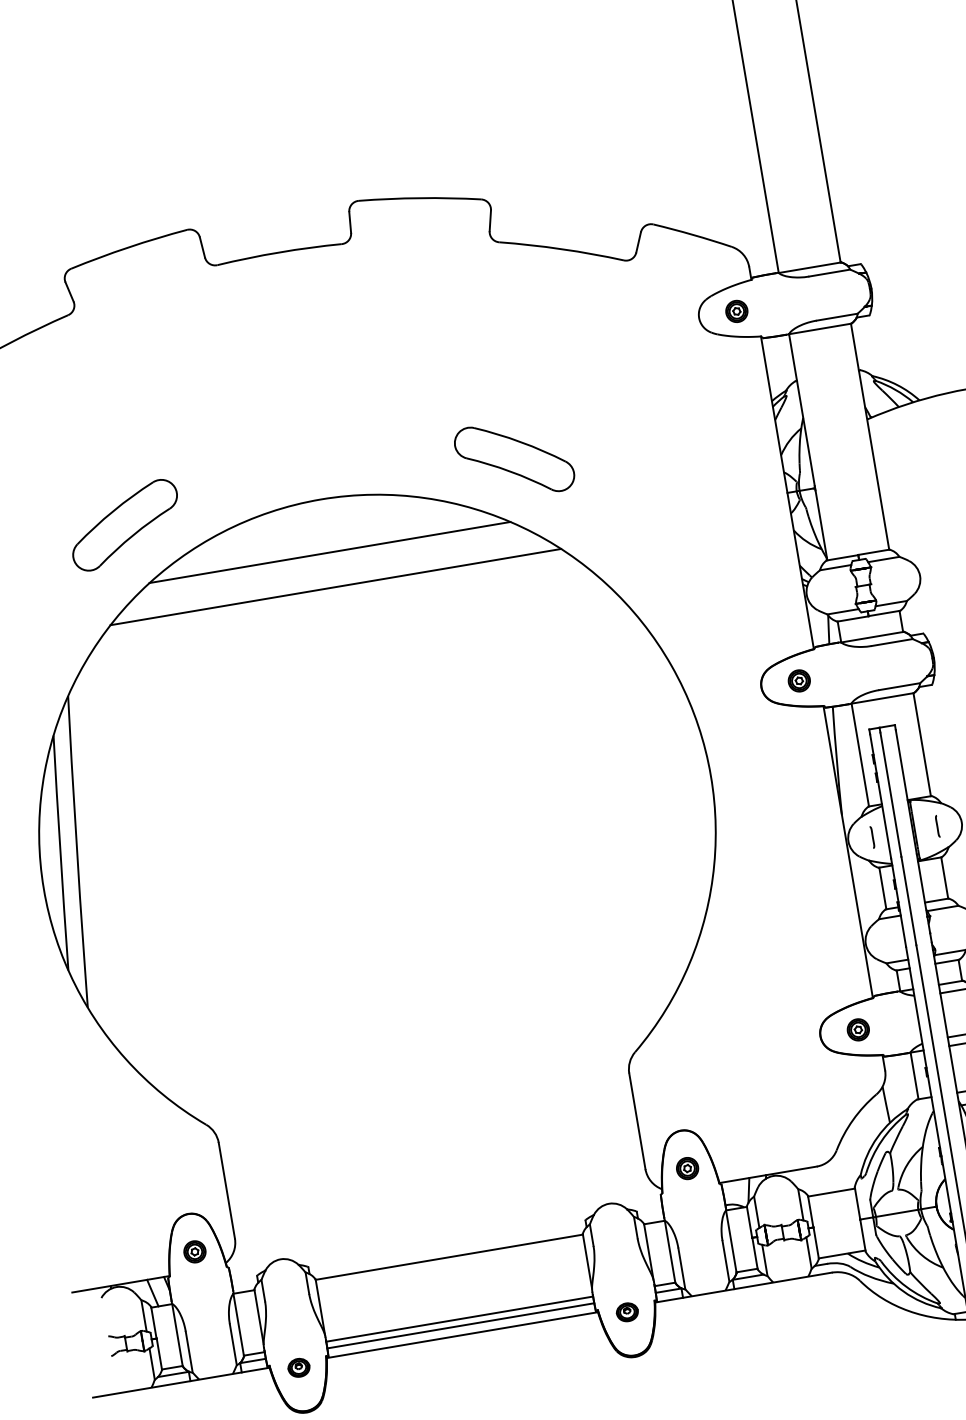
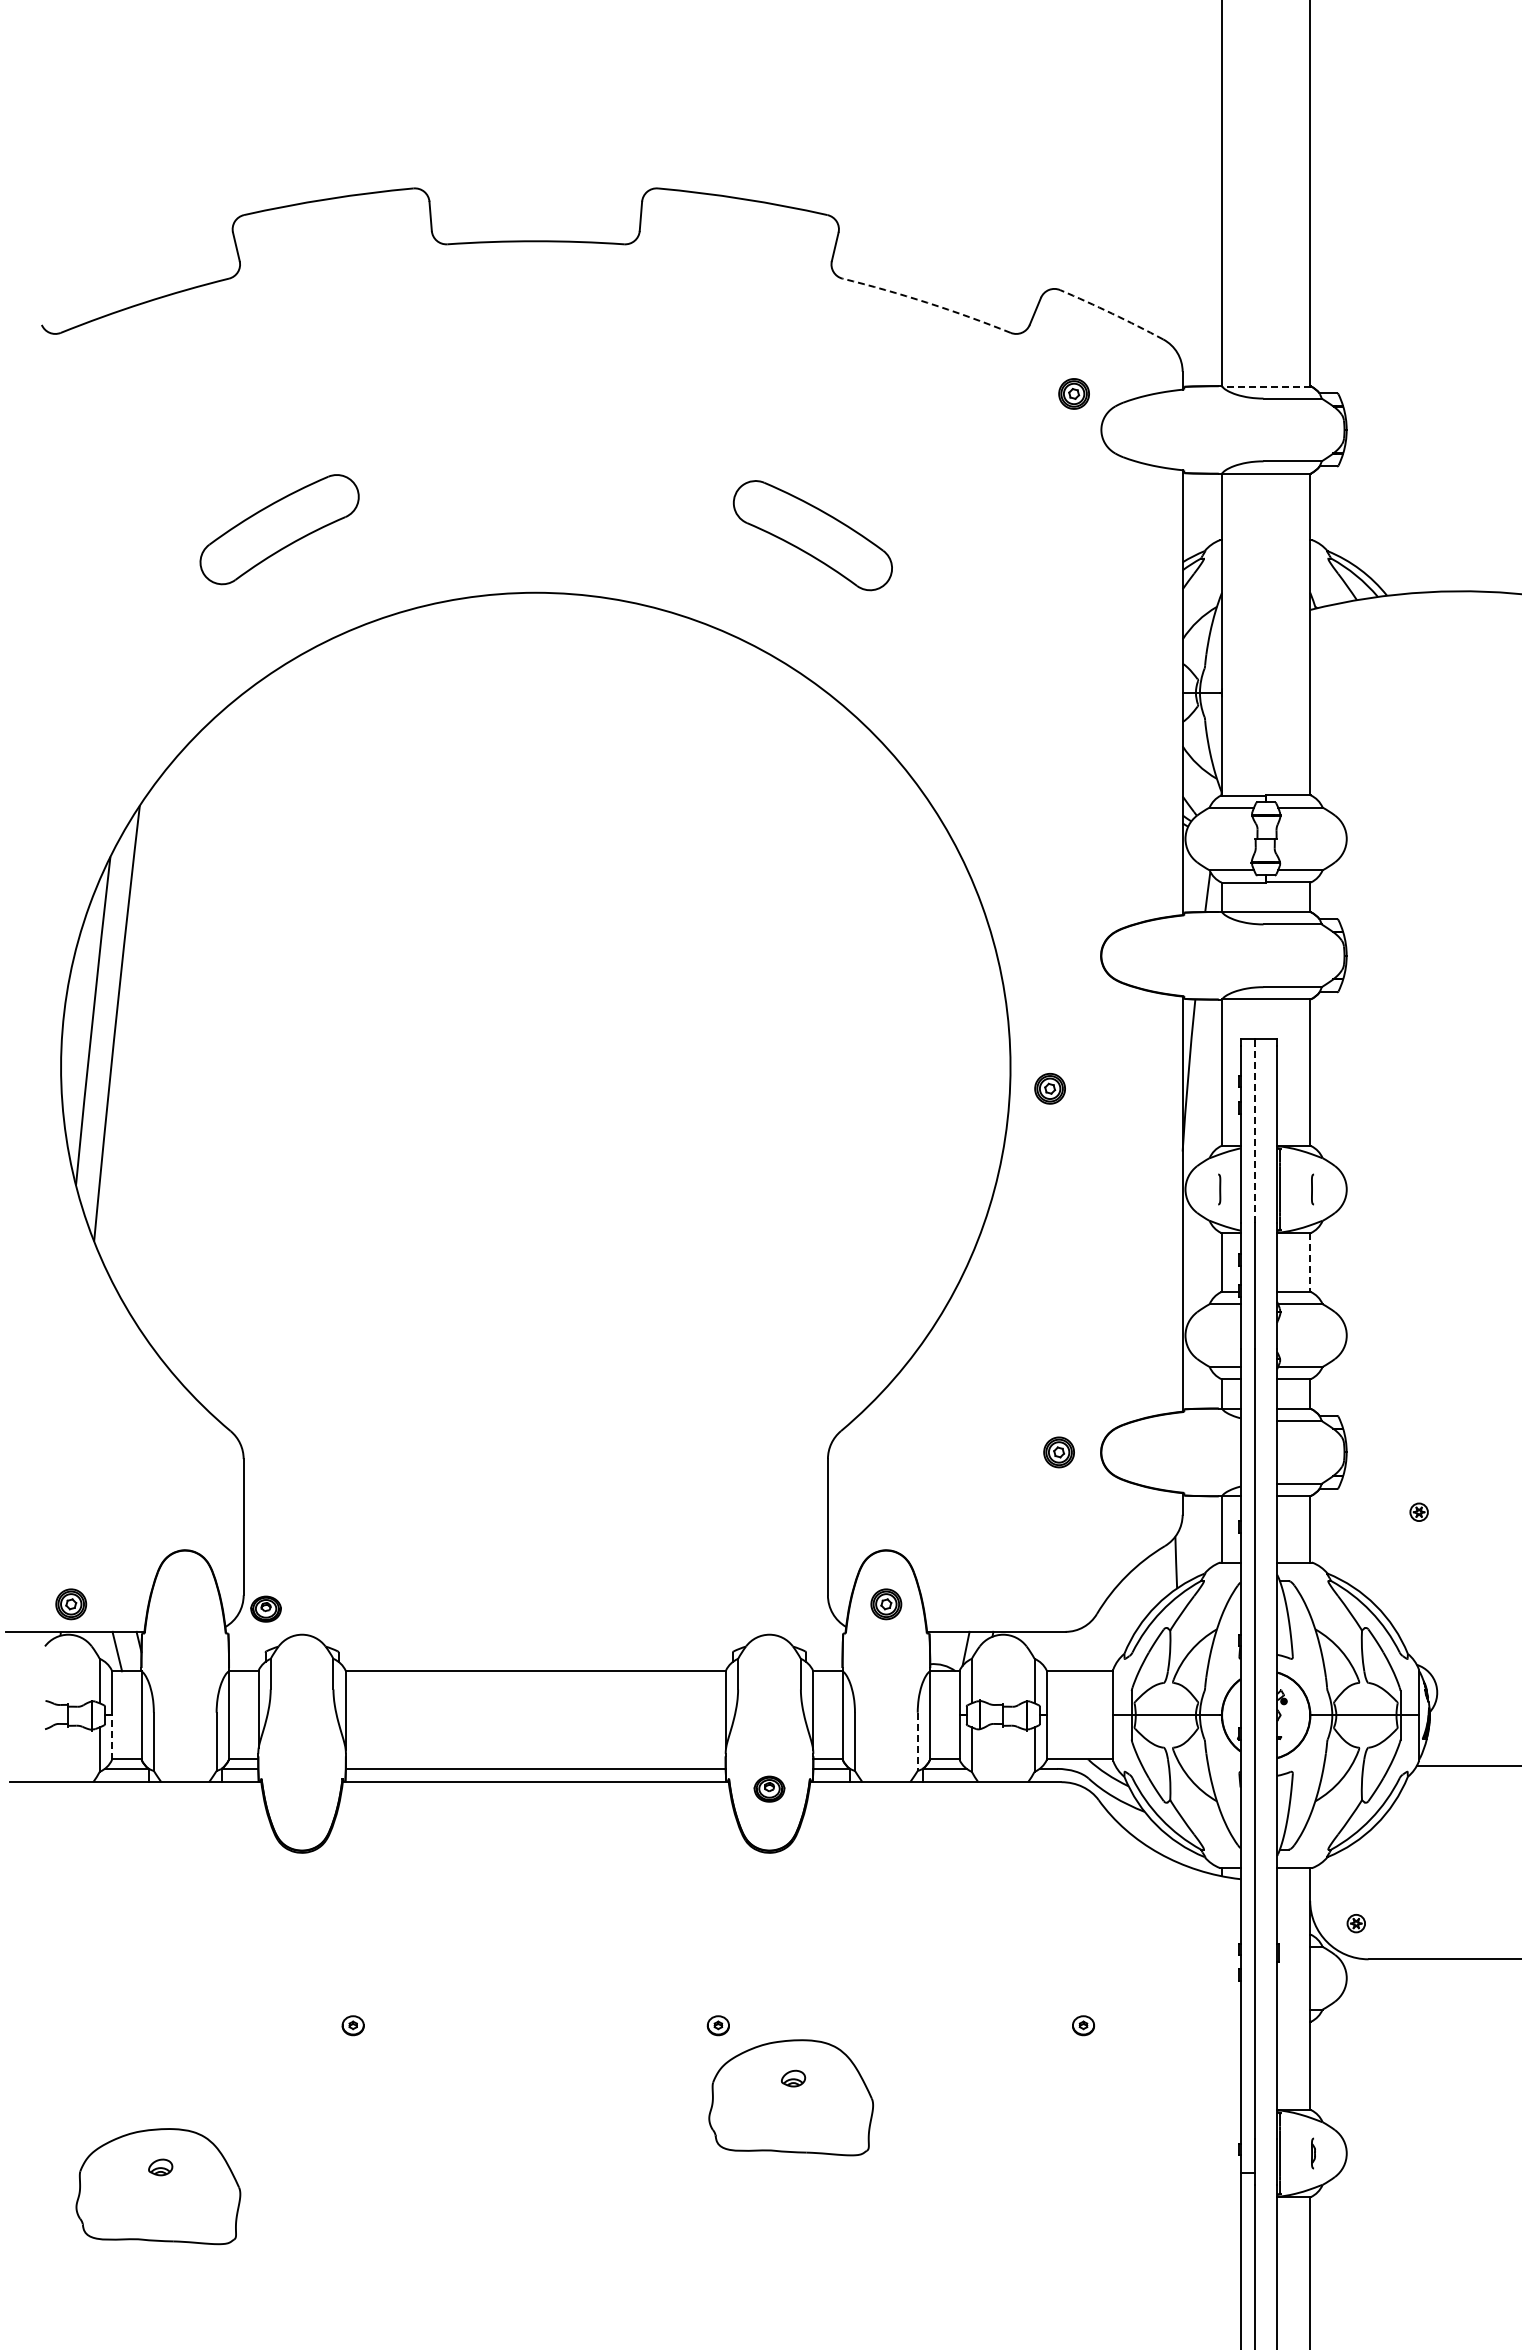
arc: (693, 234) -> (1112, 313), solid -> dashed
arc: (561, 248) -> (927, 302), solid -> dashed
line: (809, 267) -> (1266, 386), solid -> dashed
part: (736, 311) -> (1073, 393), moved
part: (514, 459) -> (812, 535), moved
part: (125, 525) -> (279, 529), moved
line: (329, 552) -> (535, 668), removed
line: (335, 587) -> (535, 717), removed
part: (798, 680) -> (1049, 1088), moved
line: (891, 794) -> (1255, 1134), solid -> dashed
line: (945, 878) -> (1310, 1263), solid -> dashed
part: (857, 1029) -> (1058, 1452), moved
part: (195, 1251) -> (71, 1604), moved
line: (725, 1261) -> (917, 1742), solid -> dashed
line: (459, 1319) -> (535, 1759), removed
line: (159, 1354) -> (112, 1737), solid -> dashed
part: (298, 1367) -> (265, 1608), moved

